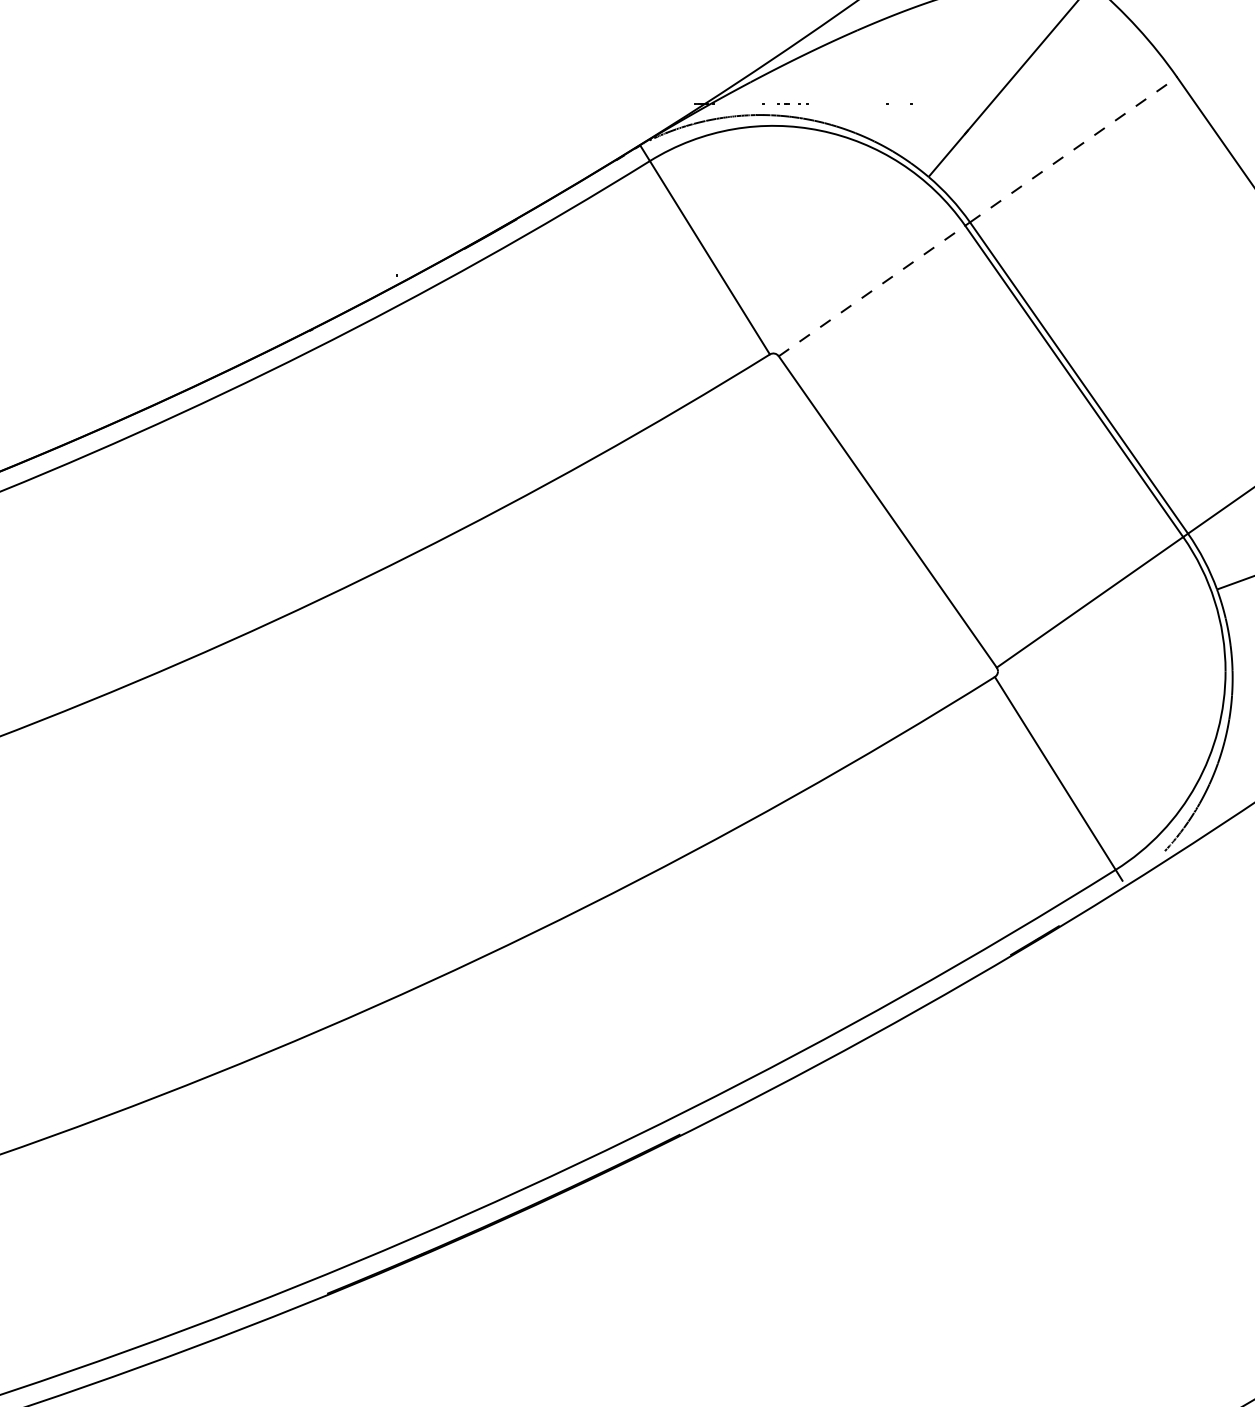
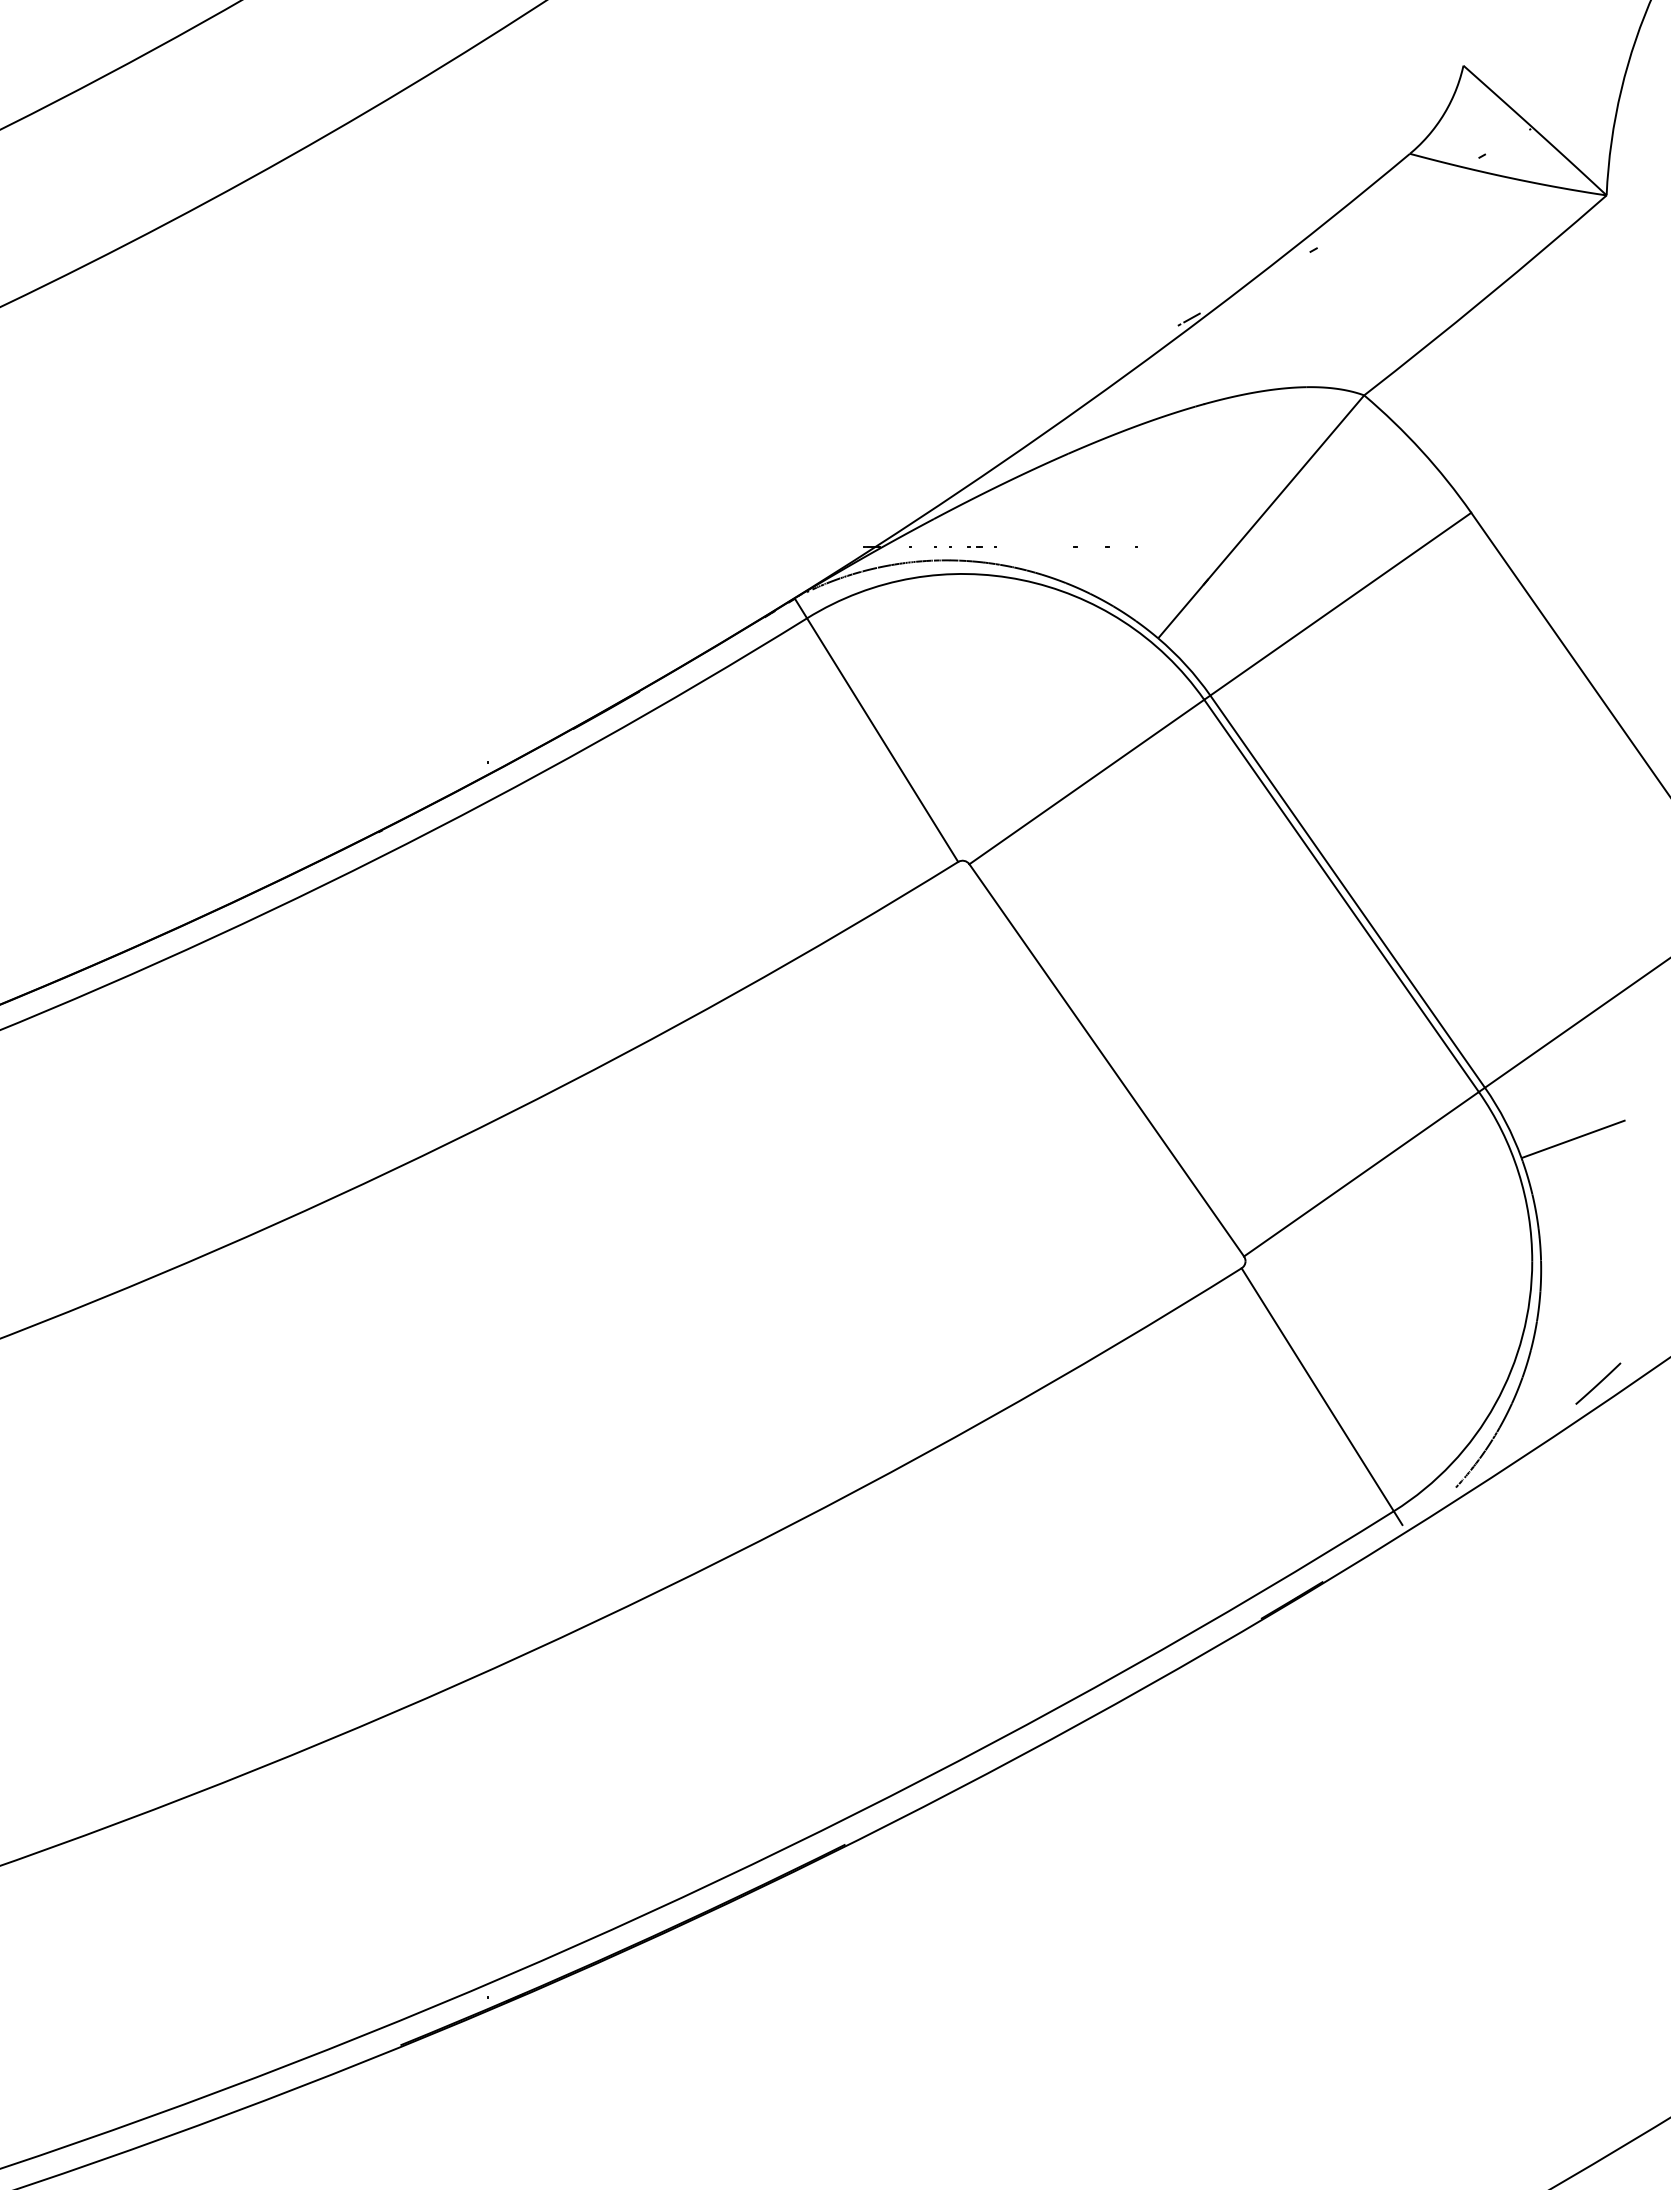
line: (1074, 149) -> (1341, 603), dashed -> solid
line: (872, 290) -> (1087, 781), dashed -> solid

